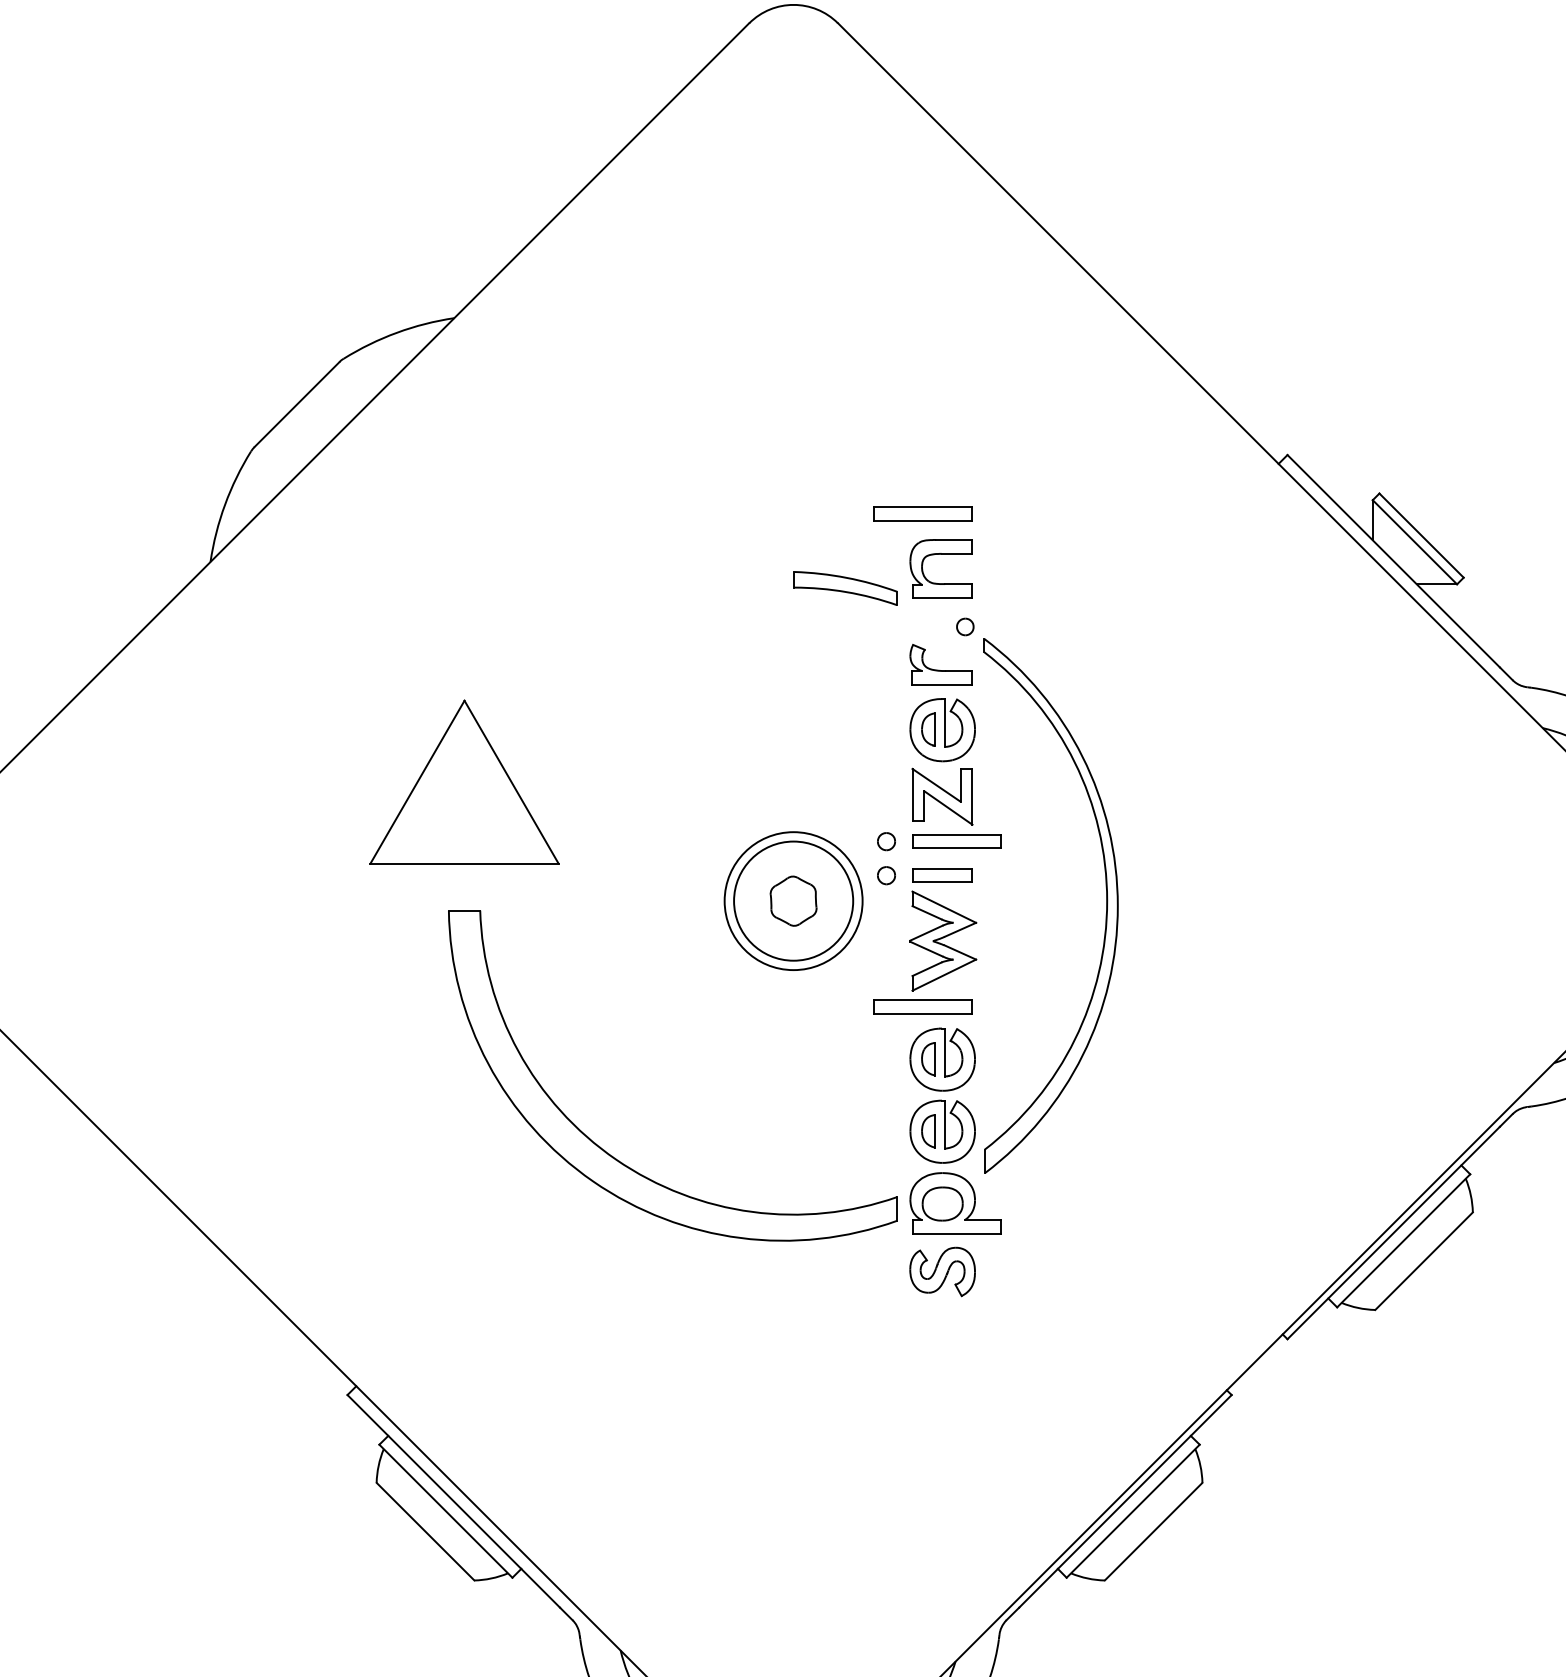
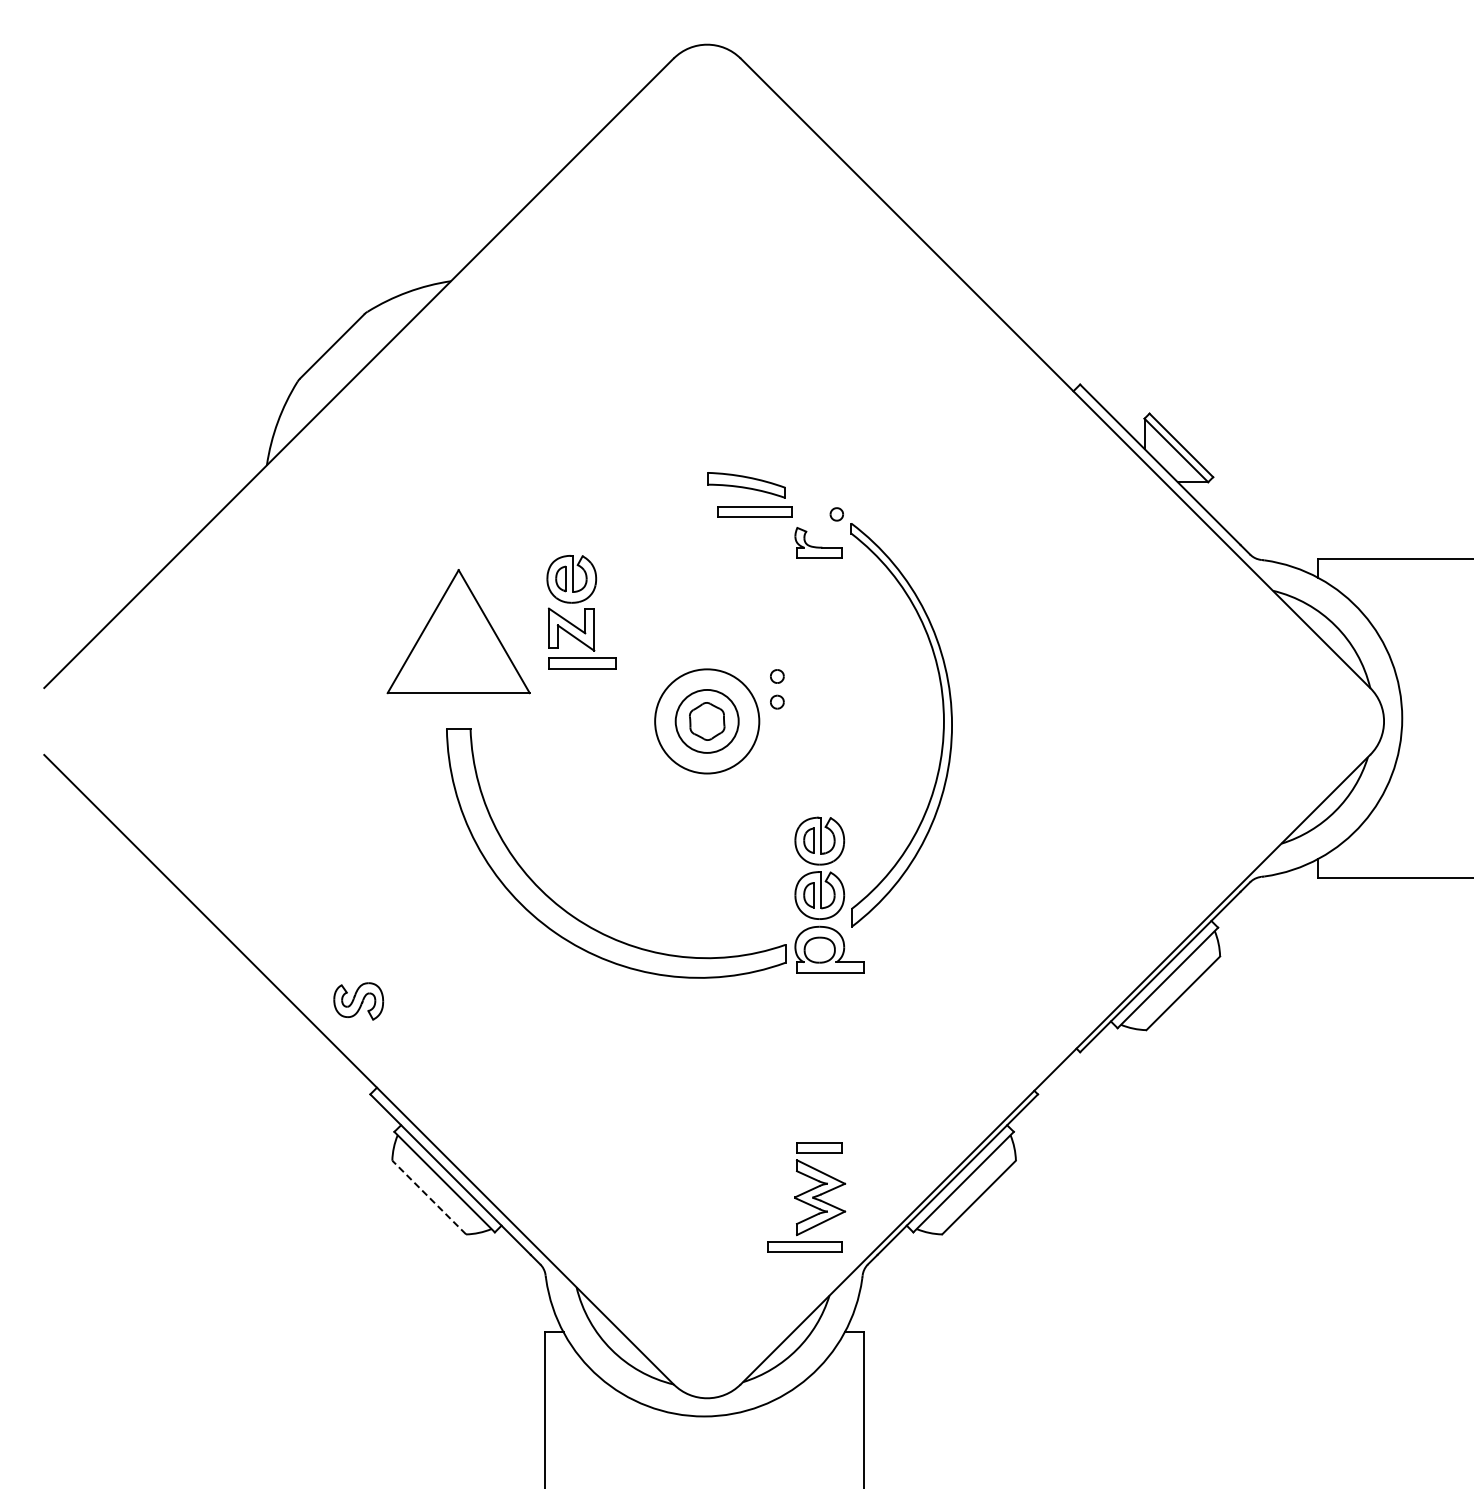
part: (922, 513) -> (754, 511), moved
part: (941, 555) -> (818, 460), removed
part: (955, 774) -> (581, 612), moved
circle: (794, 901) -> (707, 721), size x0.7
part: (925, 940) -> (806, 1197), moved
part: (942, 1272) -> (358, 1001), moved
line: (424, 1531) -> (428, 1197), solid -> dashed

